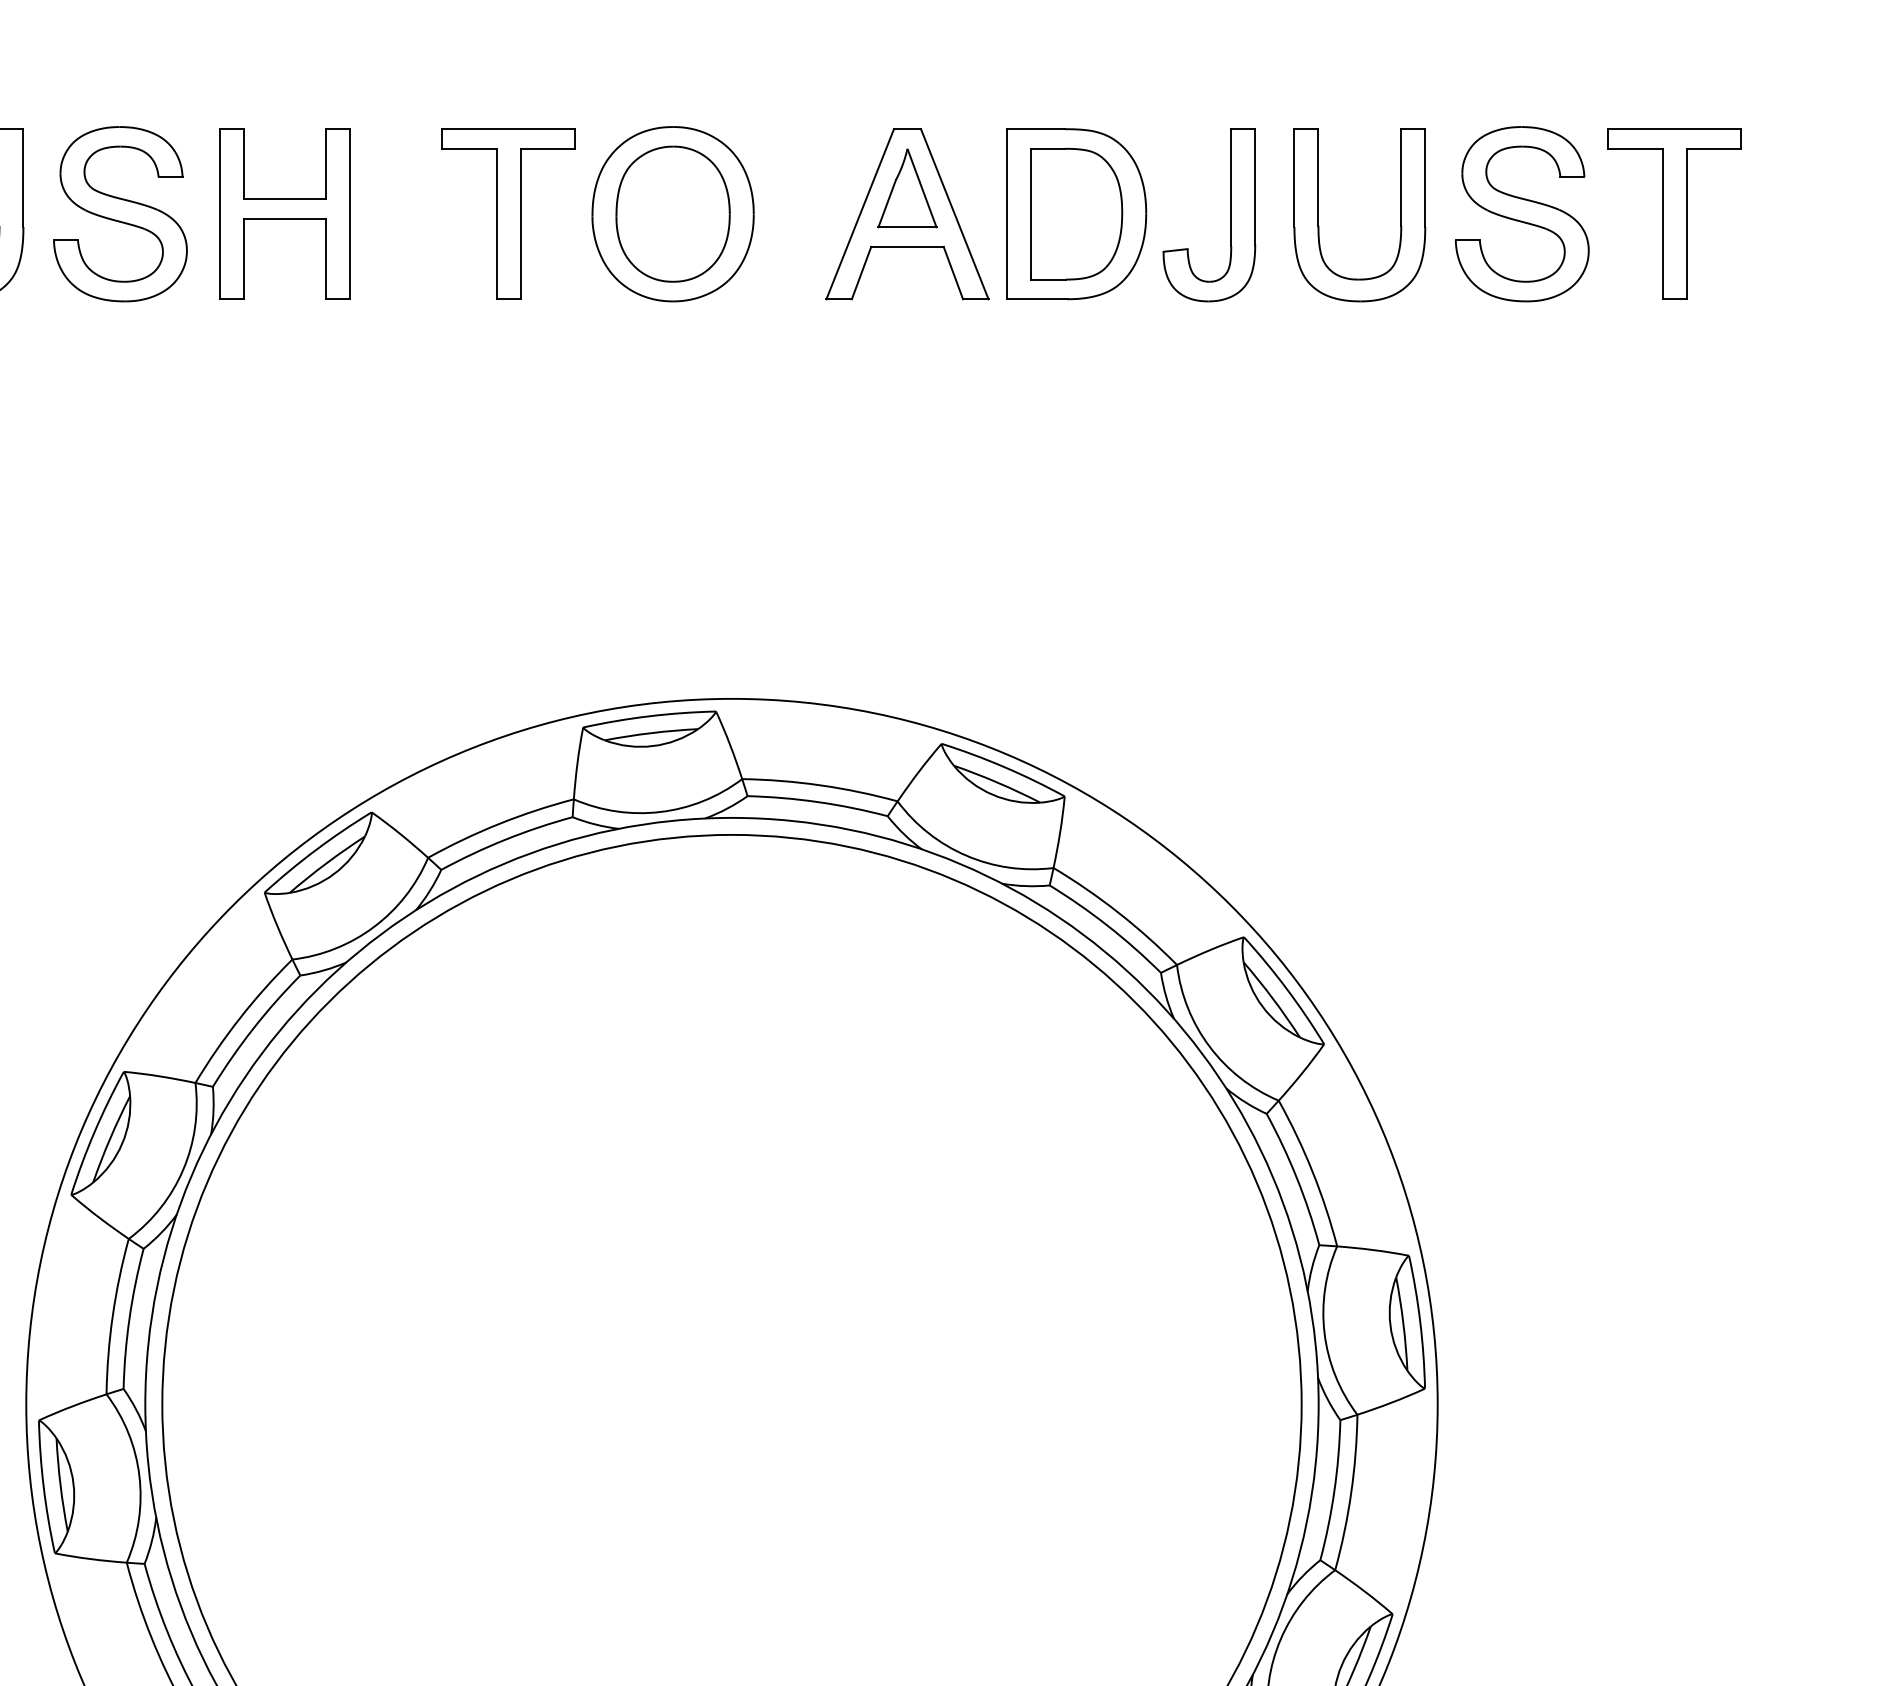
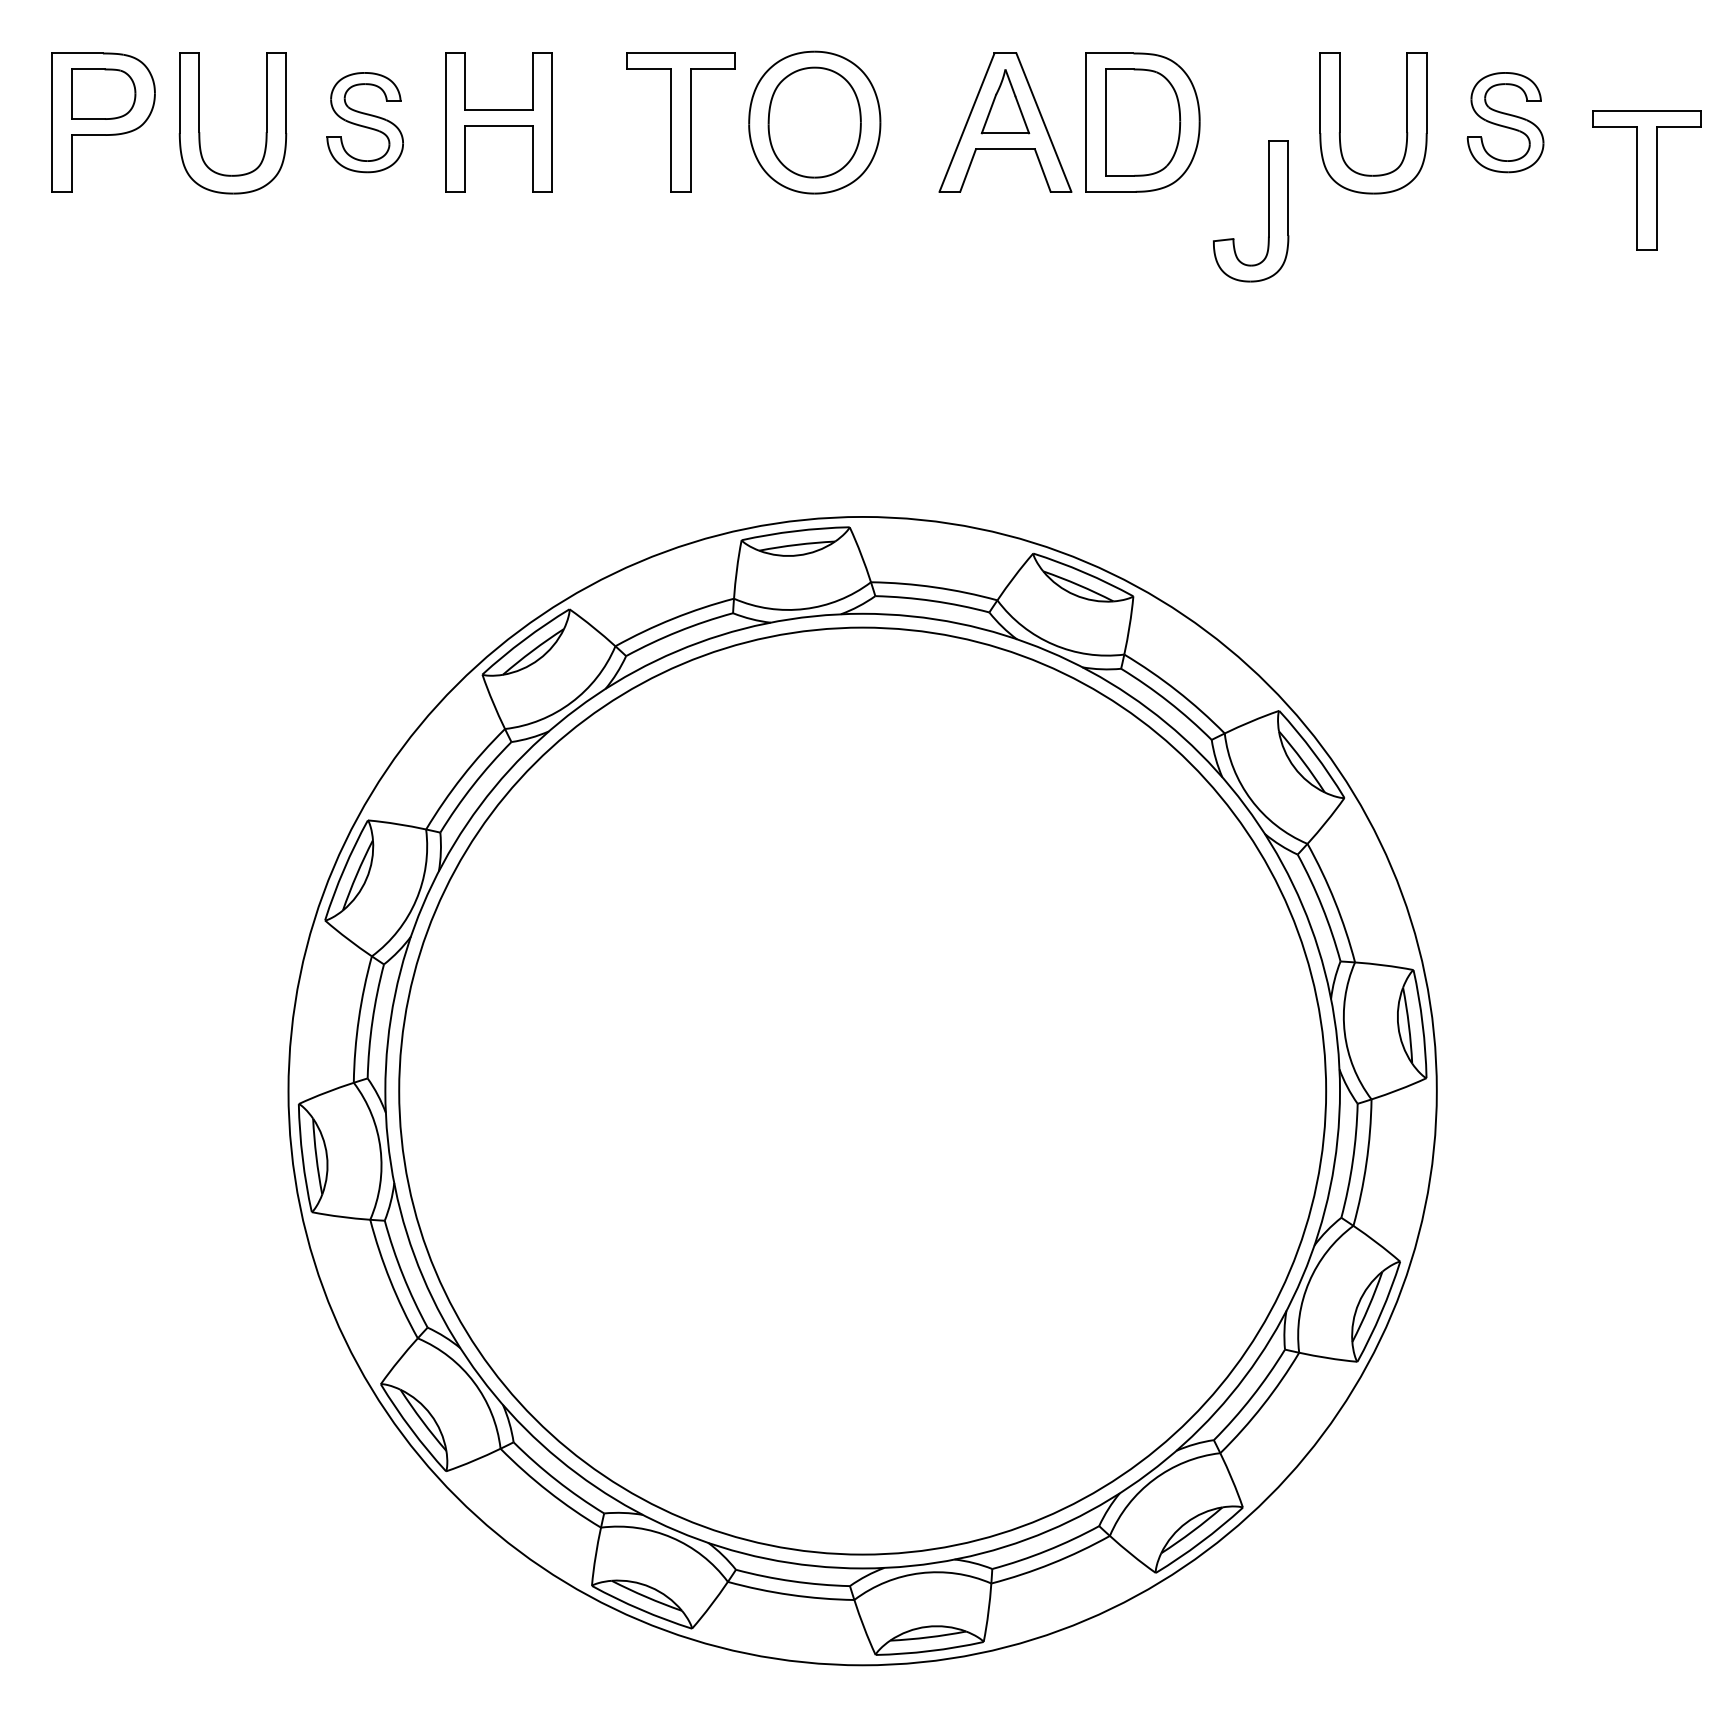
part: (120, 214) -> (365, 122), size x0.7
part: (1522, 214) -> (1505, 122), size x0.7
part: (1674, 214) -> (1646, 180), moved
part: (1230, 215) -> (1268, 211), moved

